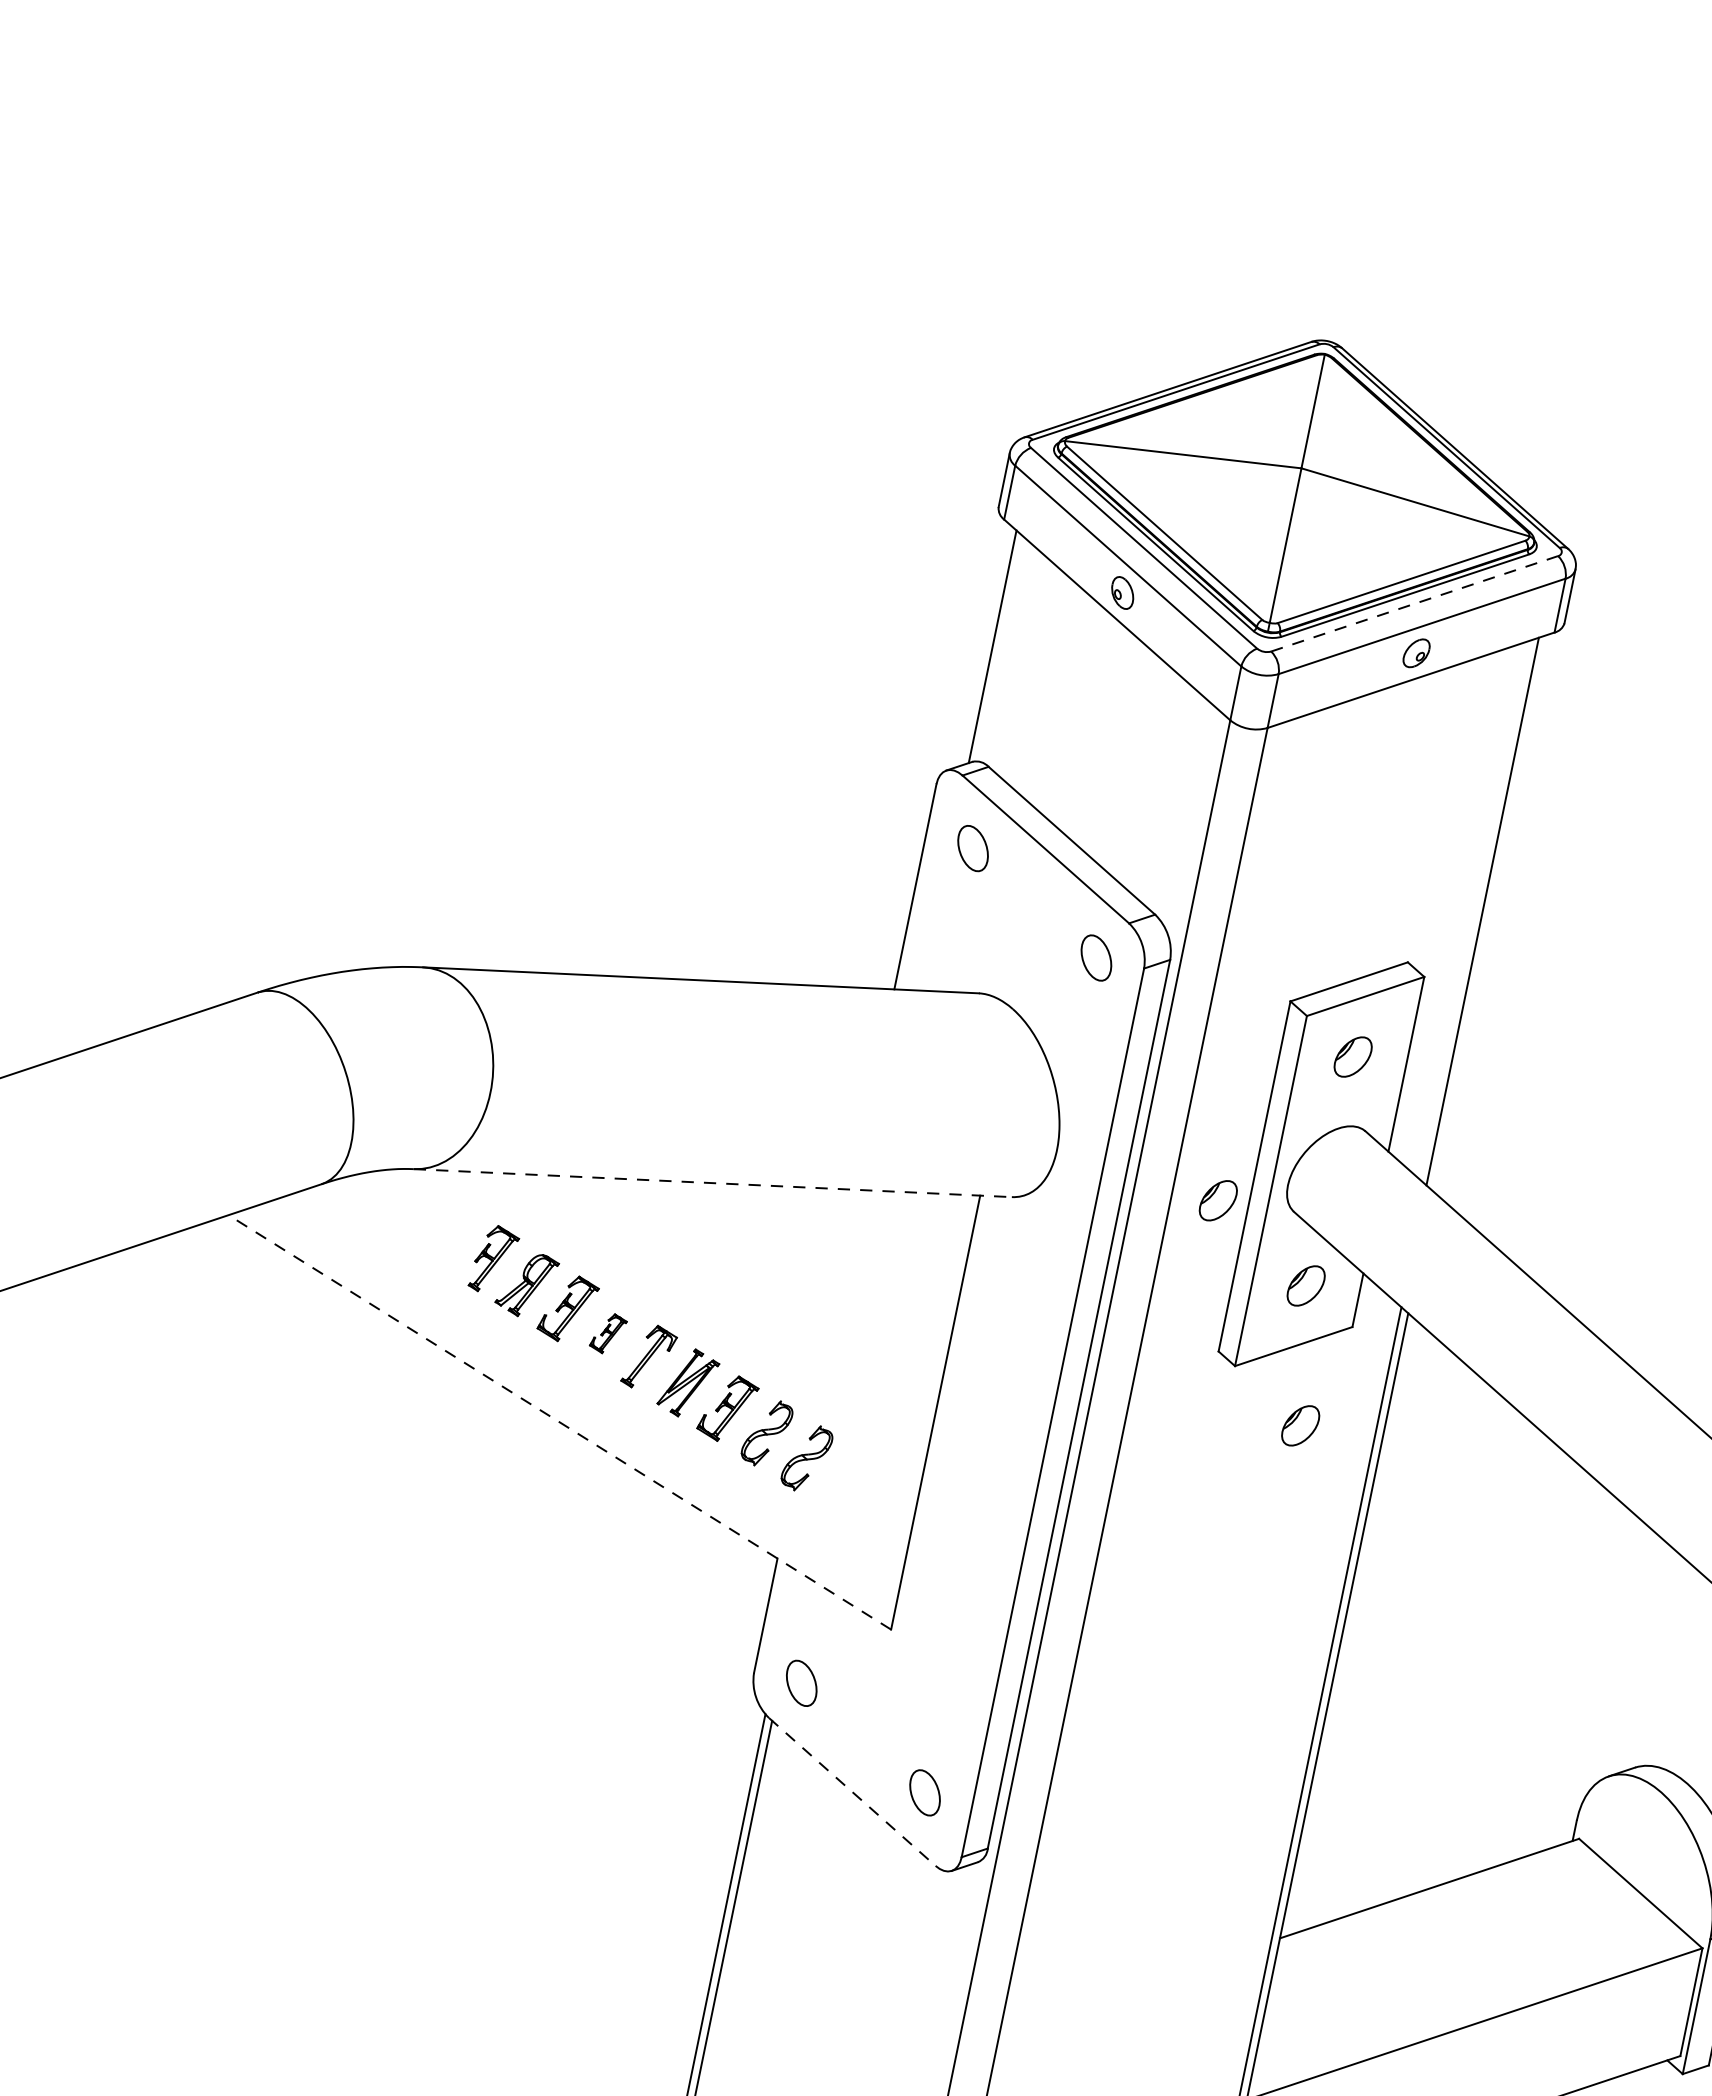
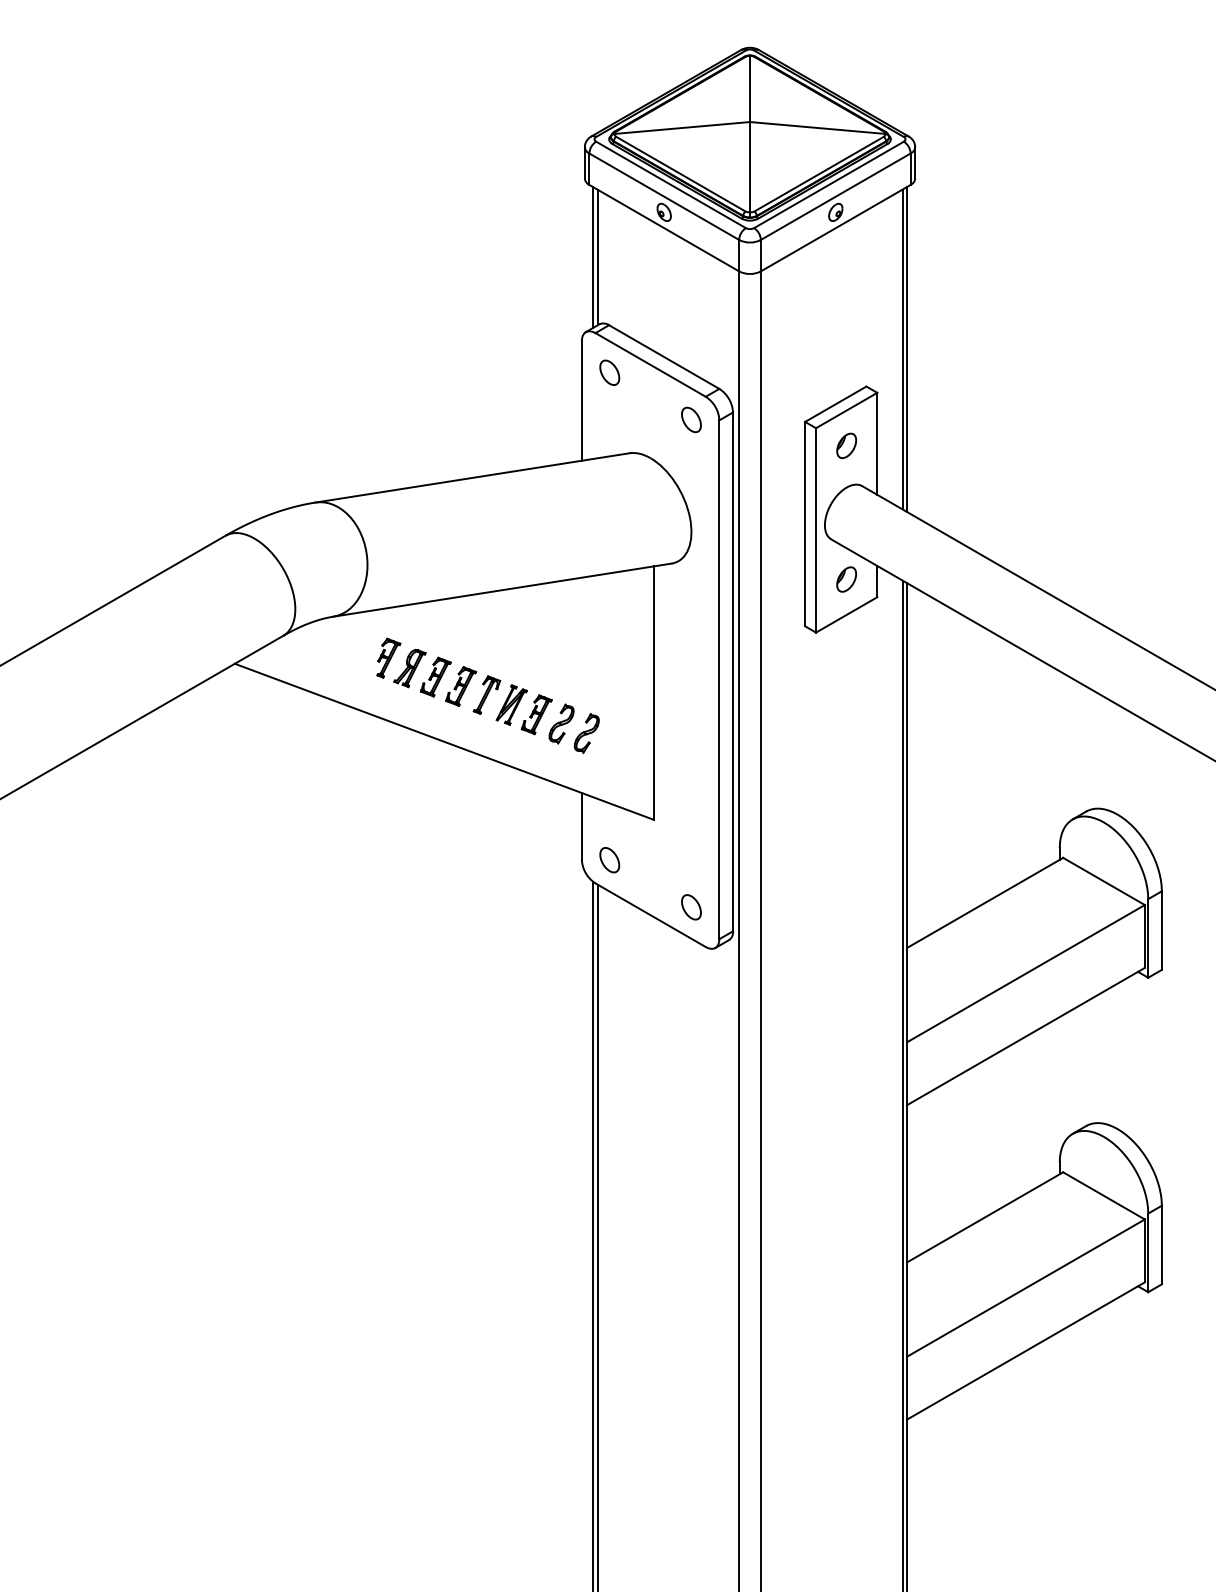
line: (1415, 603) -> (829, 184), dashed -> solid
line: (985, 645) -> (593, 257), added
line: (1491, 913) -> (907, 349), added
line: (712, 1183) -> (502, 590), dashed -> solid
part: (1218, 1199) -> (787, 541), removed
part: (608, 1333) -> (461, 686), size x1.67
line: (558, 1421) -> (443, 741), dashed -> solid
part: (1300, 1425) -> (859, 658), removed
line: (852, 1792) -> (650, 915), dashed -> solid

